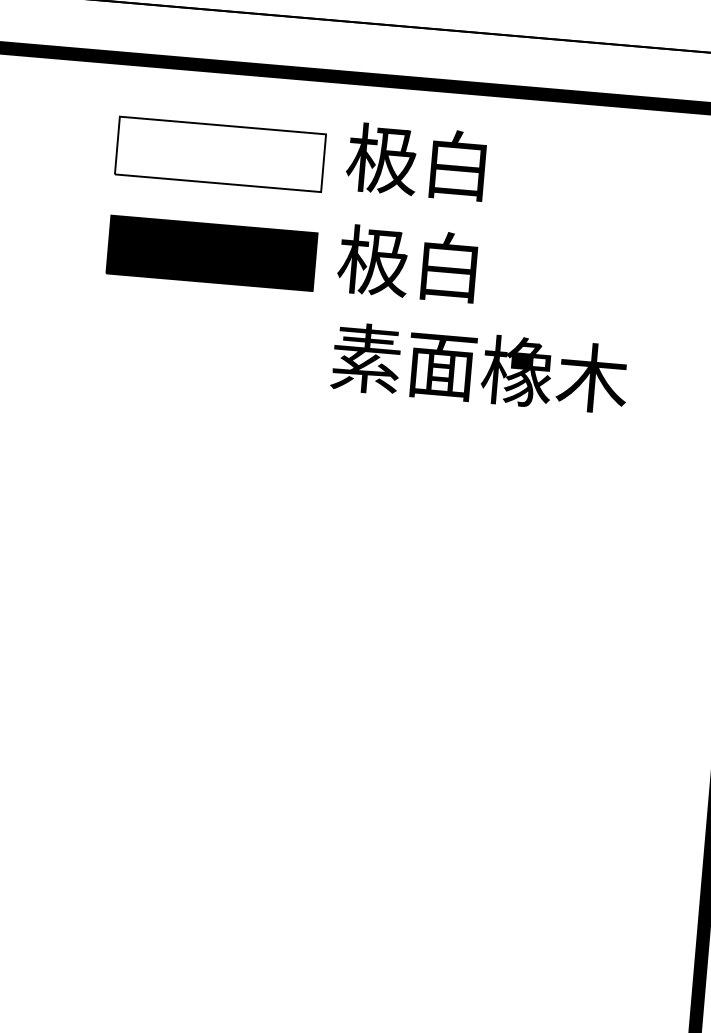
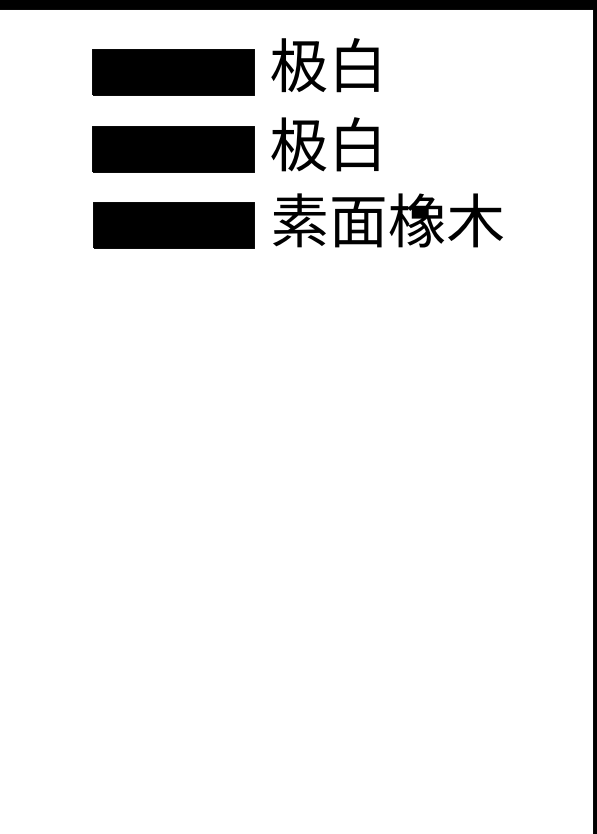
fill: (220, 153) -> (173, 71), added
part: (203, 351) -> (173, 225), added

